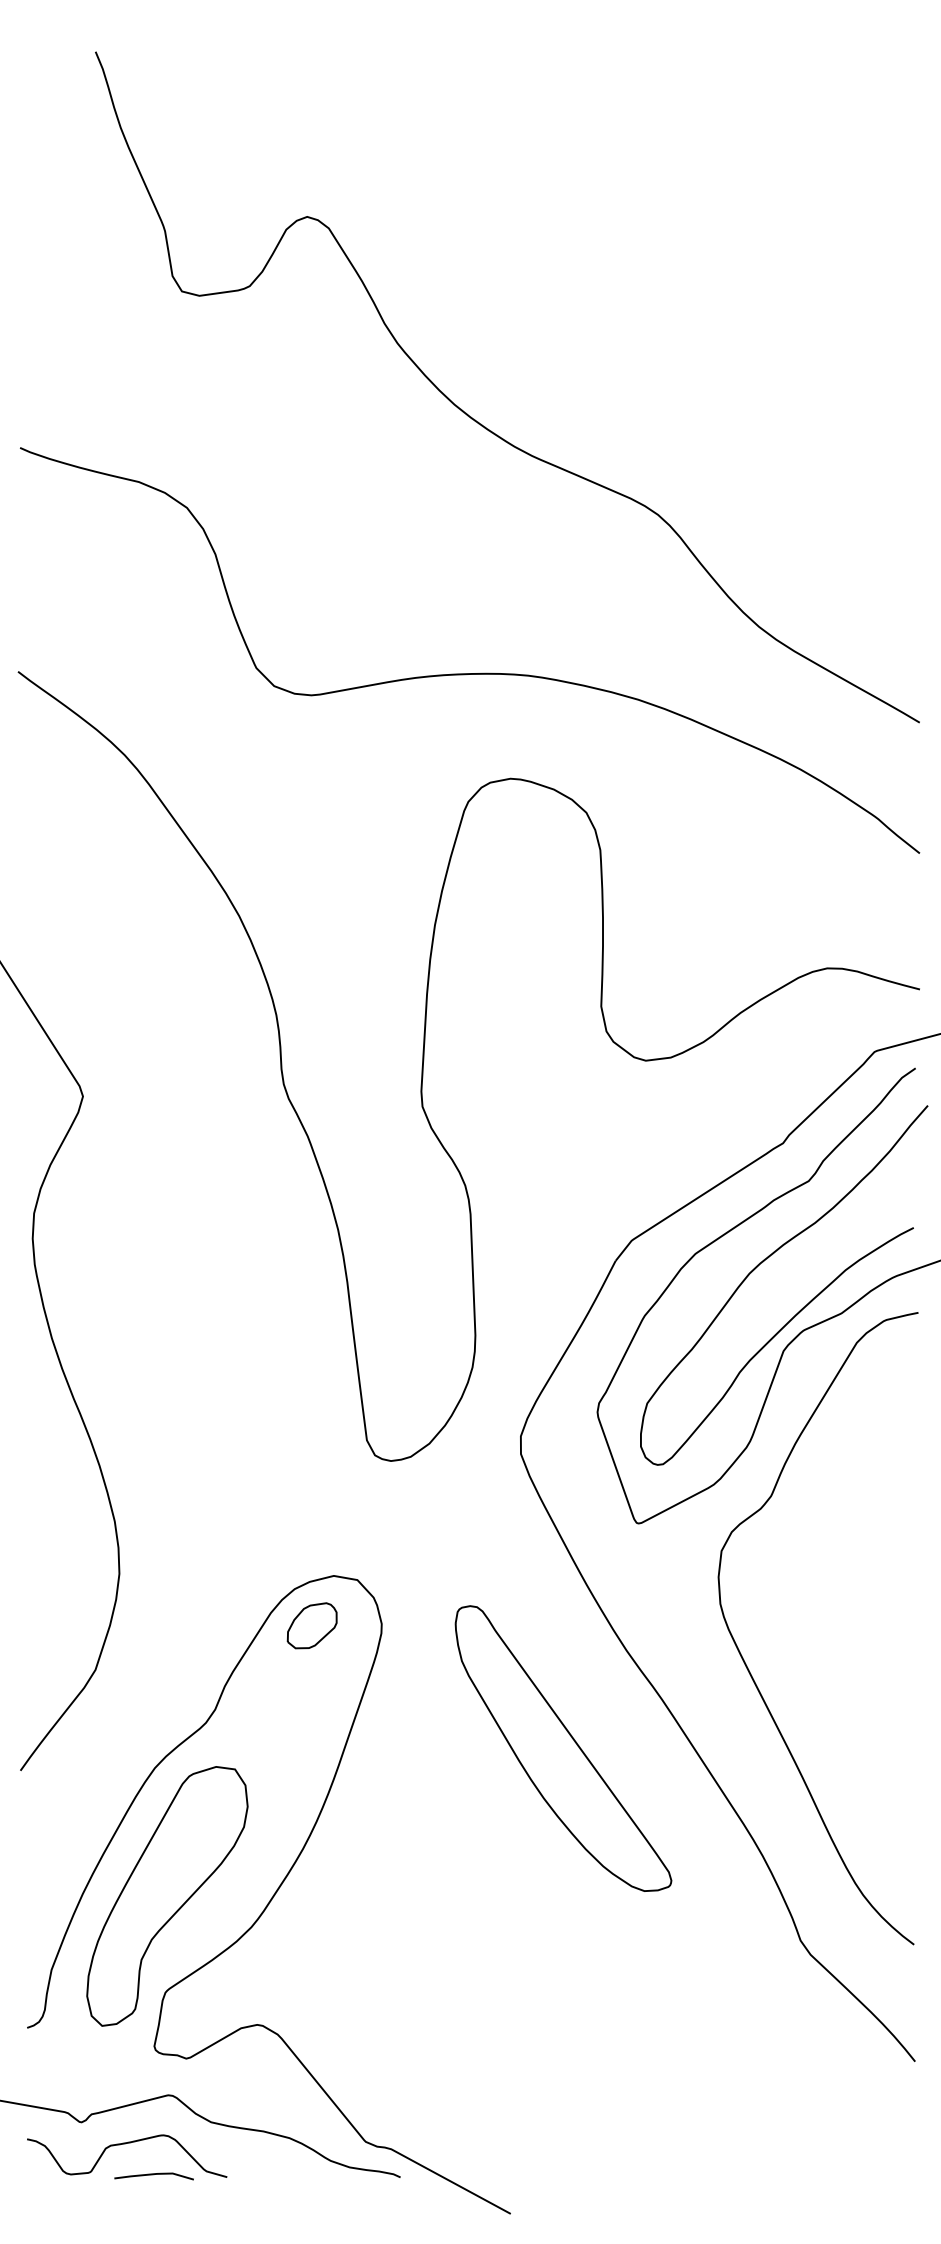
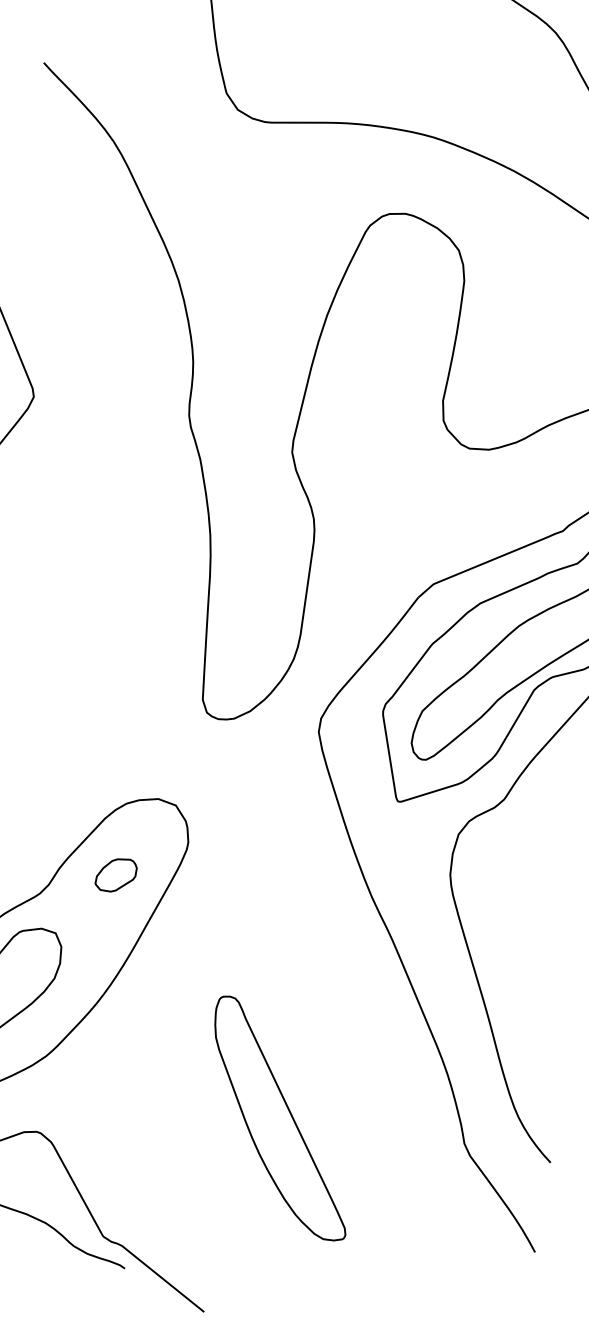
part: (311, 1625) -> (115, 874), moved
part: (563, 1748) -> (281, 1118), moved

